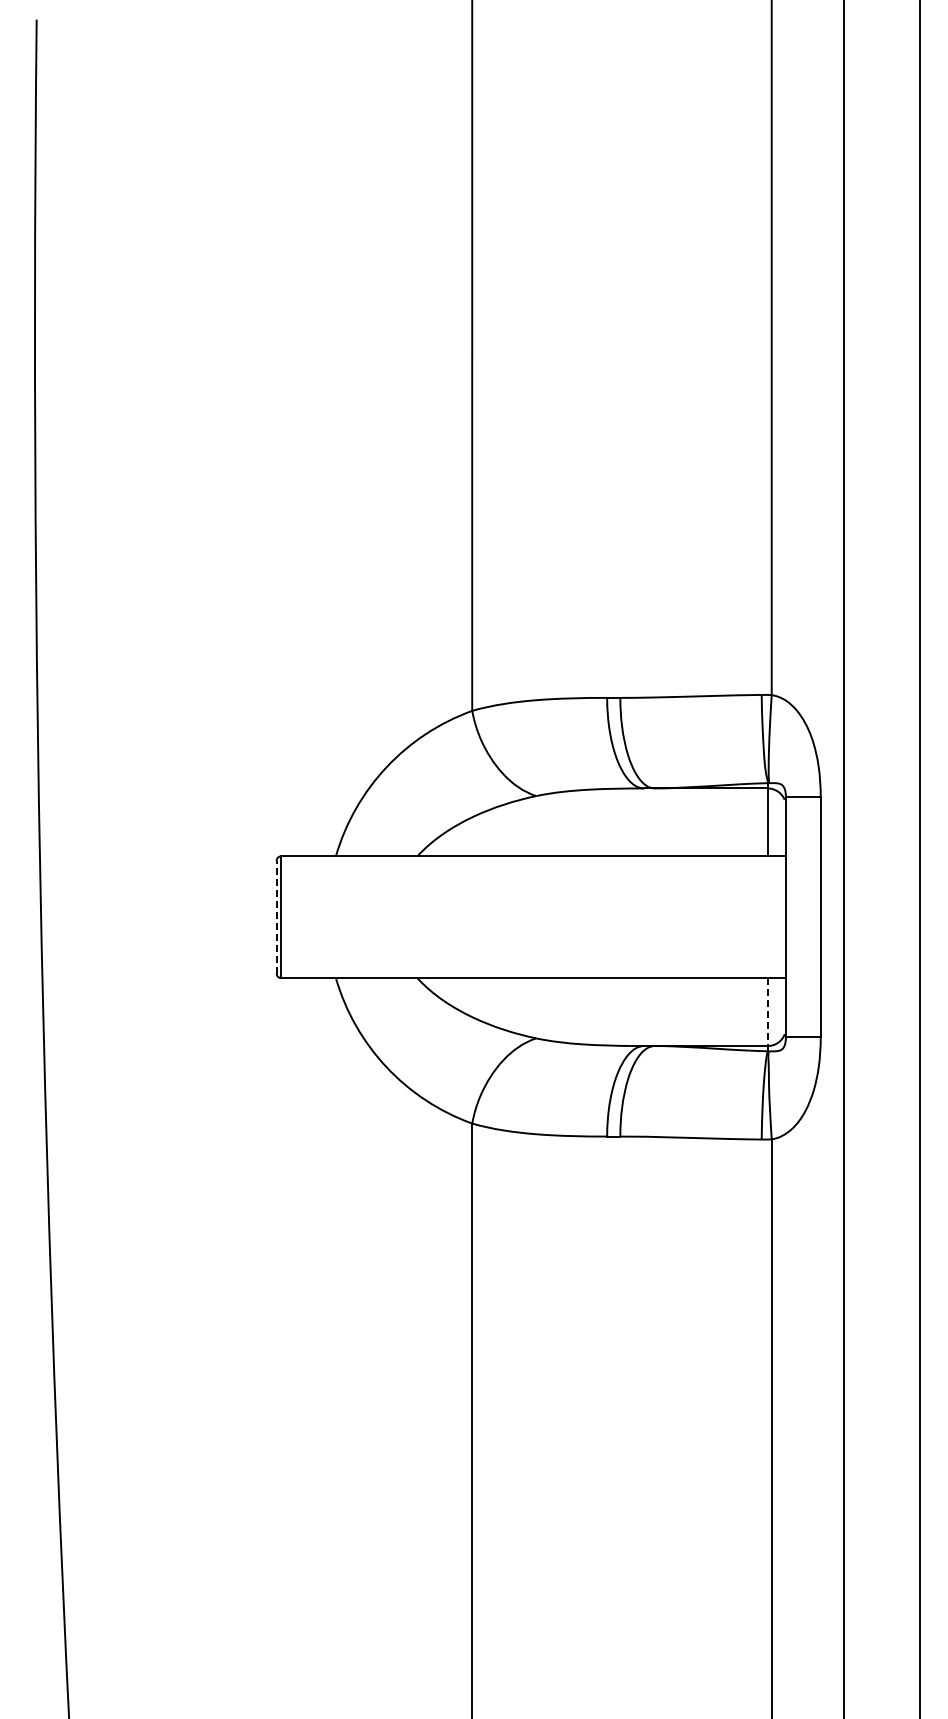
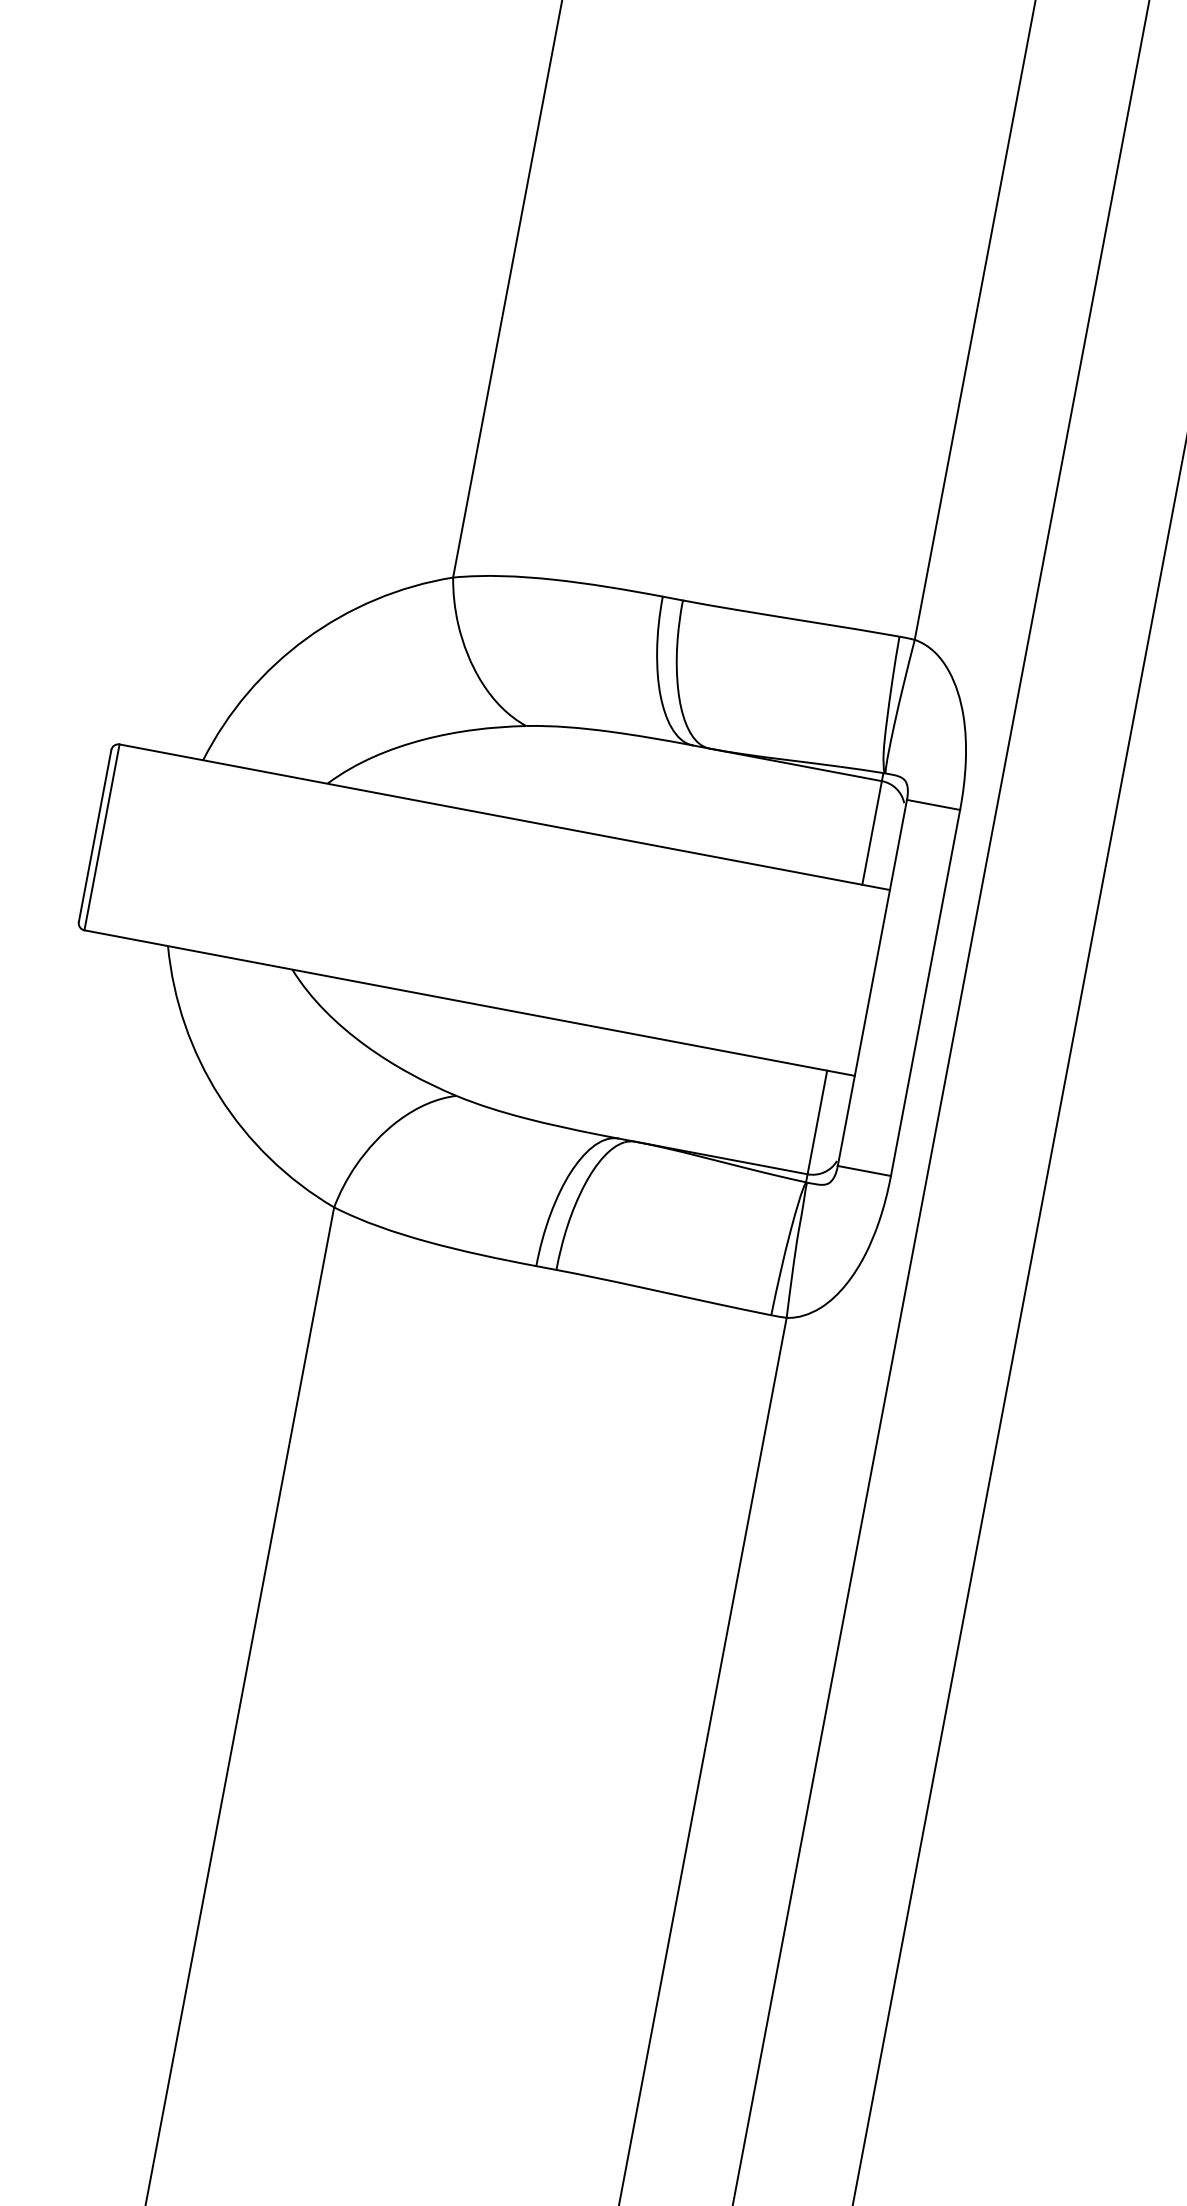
line: (276, 916) -> (95, 834), dashed -> solid
line: (767, 1014) -> (816, 1126), dashed -> solid

